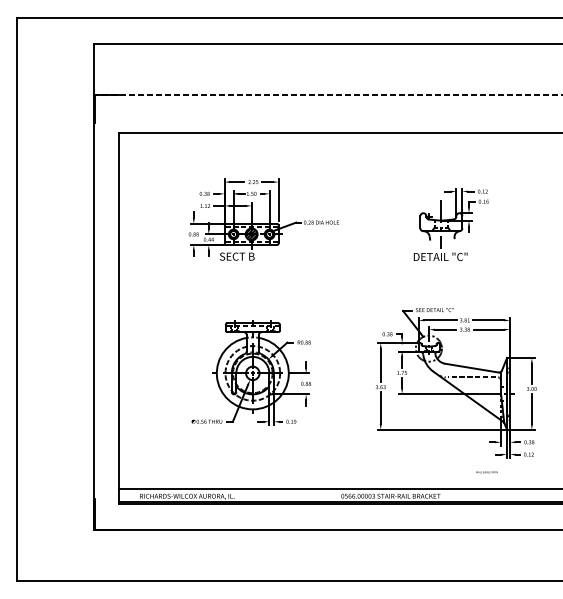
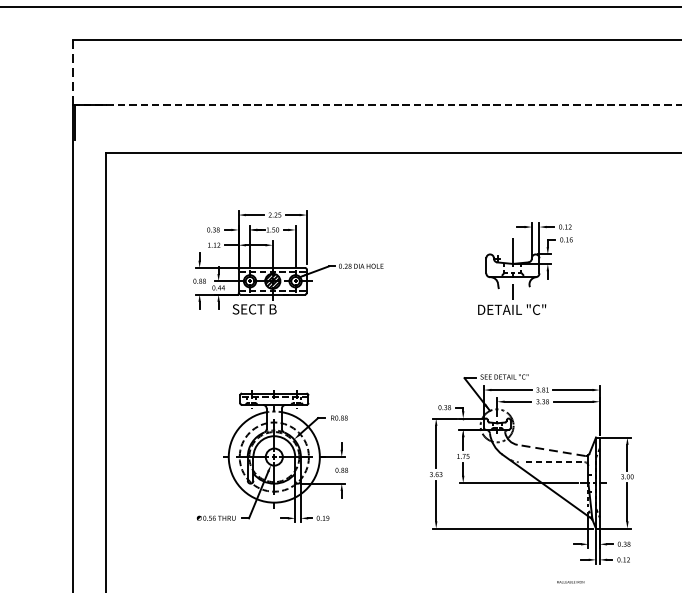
line: (93, 69) -> (72, 72), solid -> dashed
line: (471, 368) -> (551, 450), solid -> dashed

